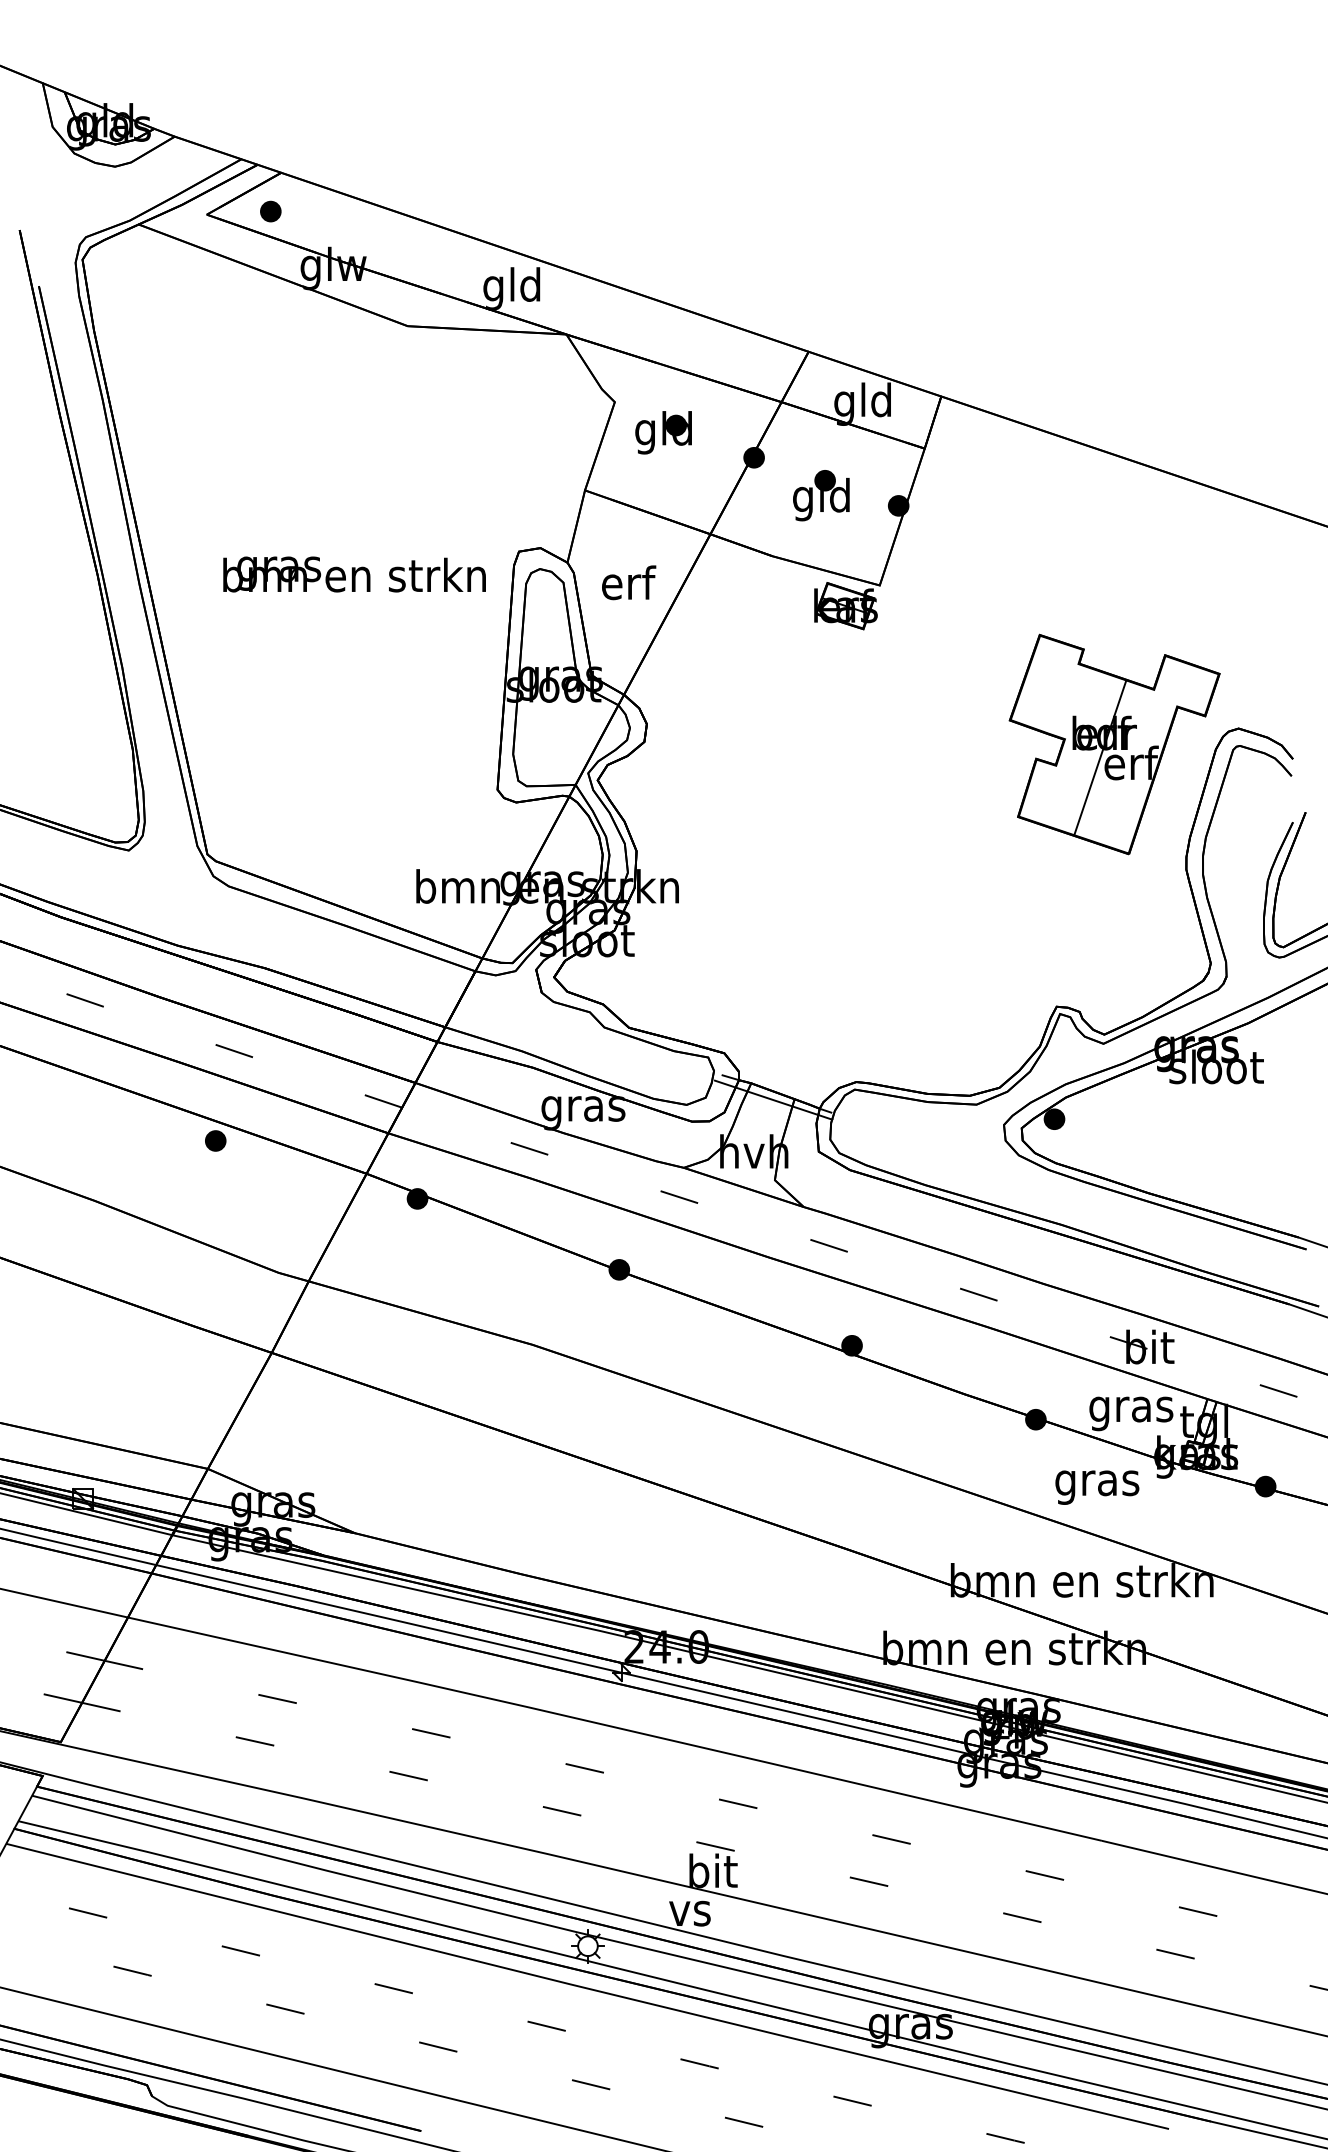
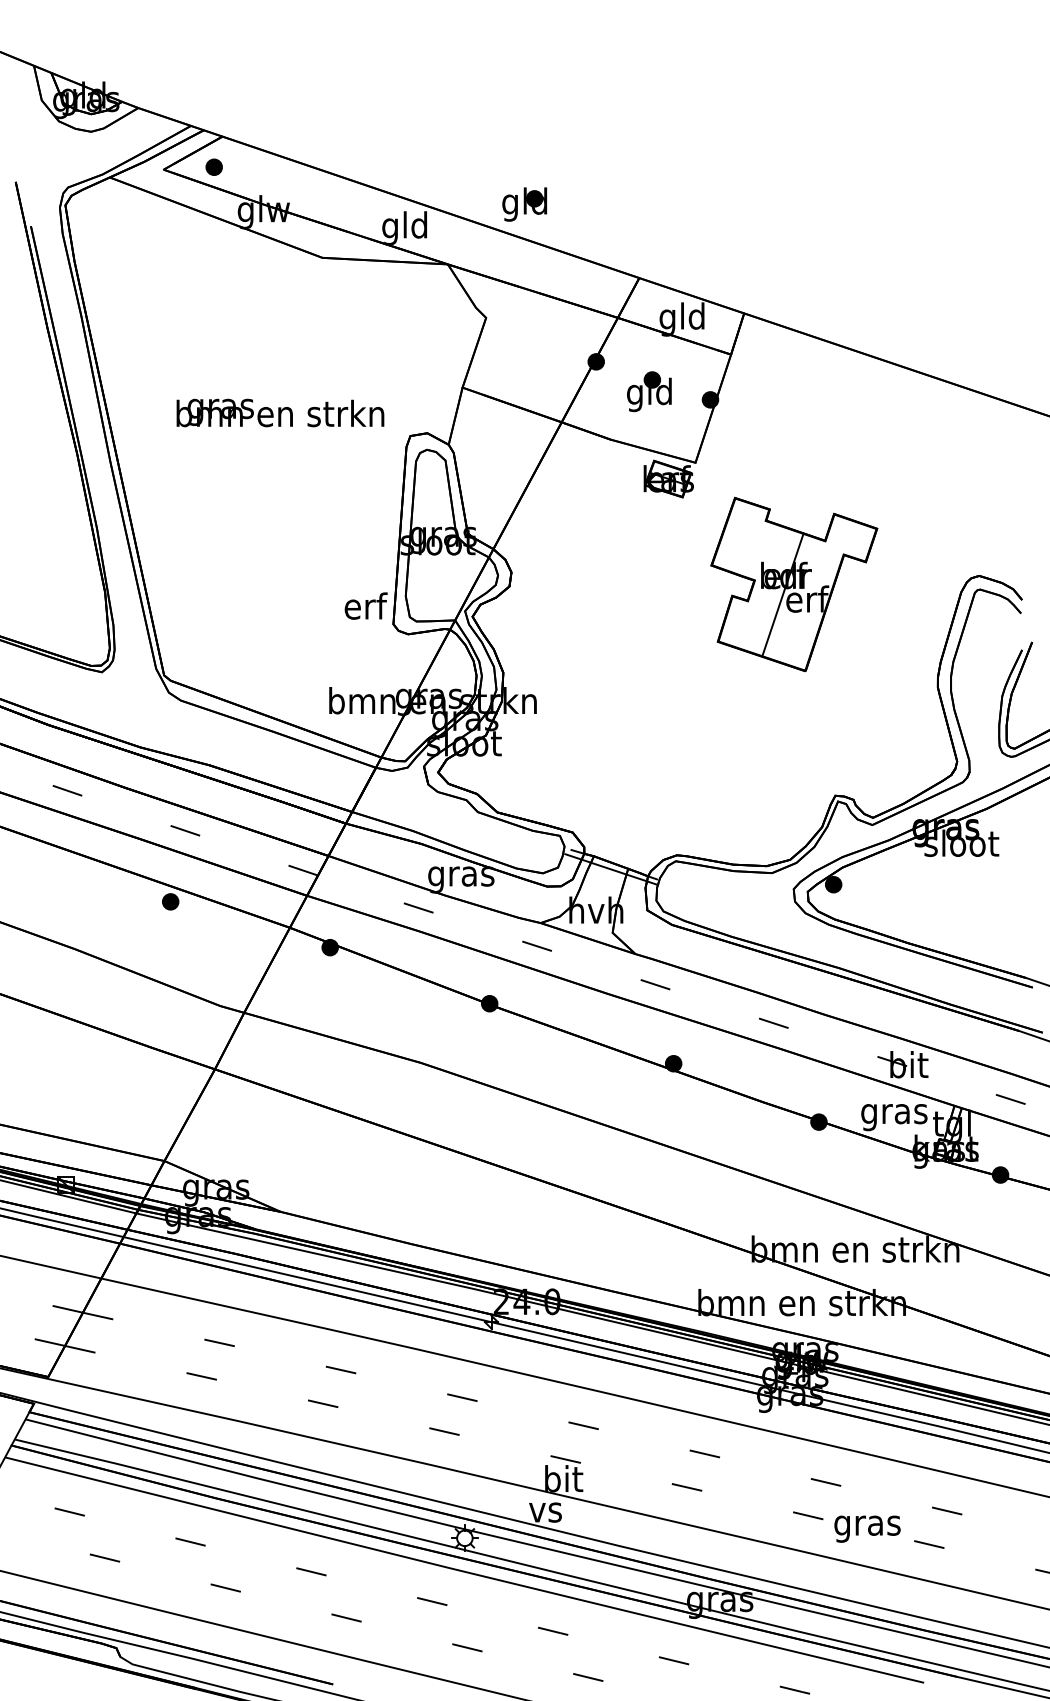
part: (663, 432) -> (524, 204), moved
text: (354, 574) -> (280, 413), moved
text: (629, 582) -> (366, 605), moved
part: (1114, 744) -> (794, 584), moved
text: (1097, 1487) -> (867, 1529), moved

